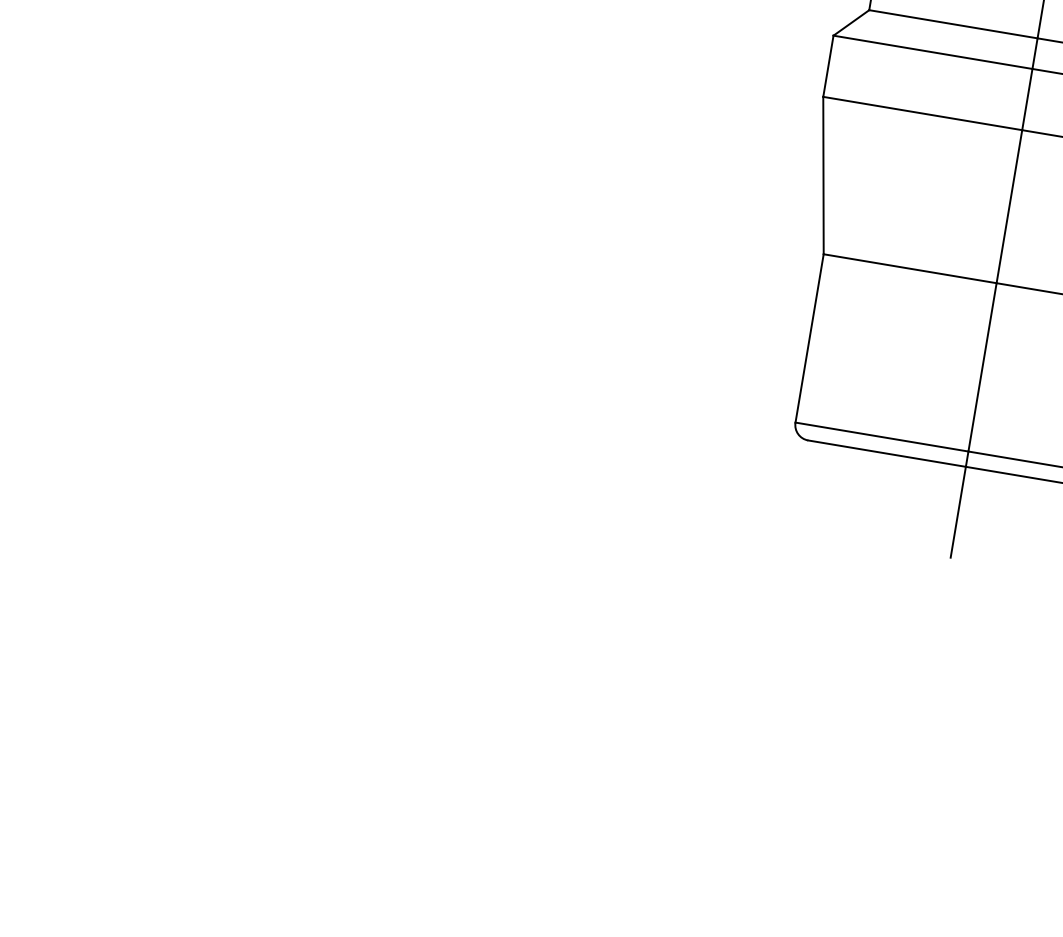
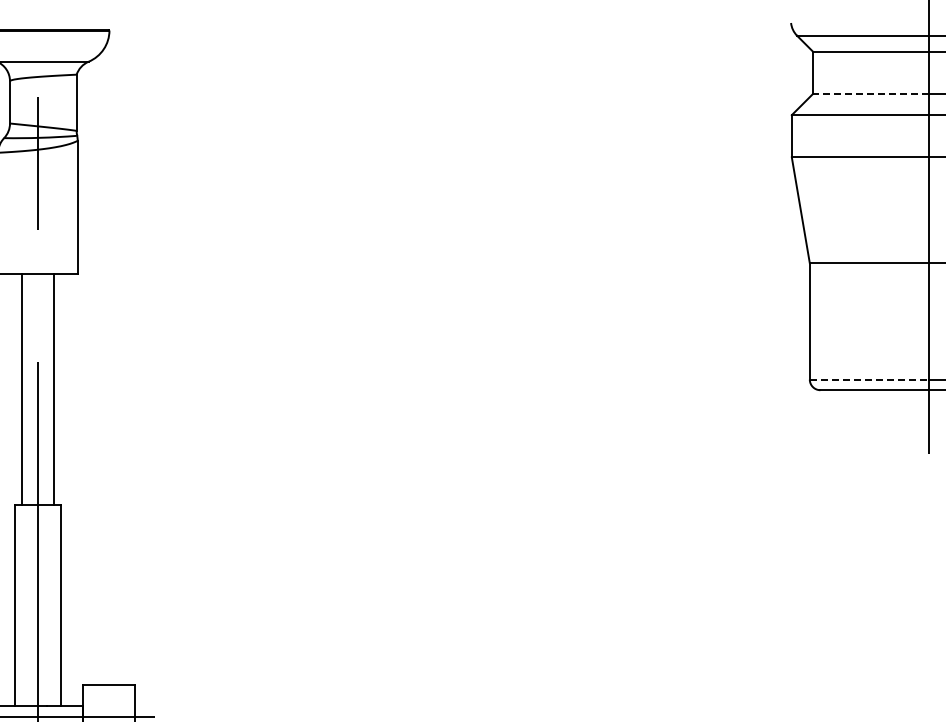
line: (952, 23) -> (870, 93), solid -> dashed
line: (881, 436) -> (869, 379), solid -> dashed

